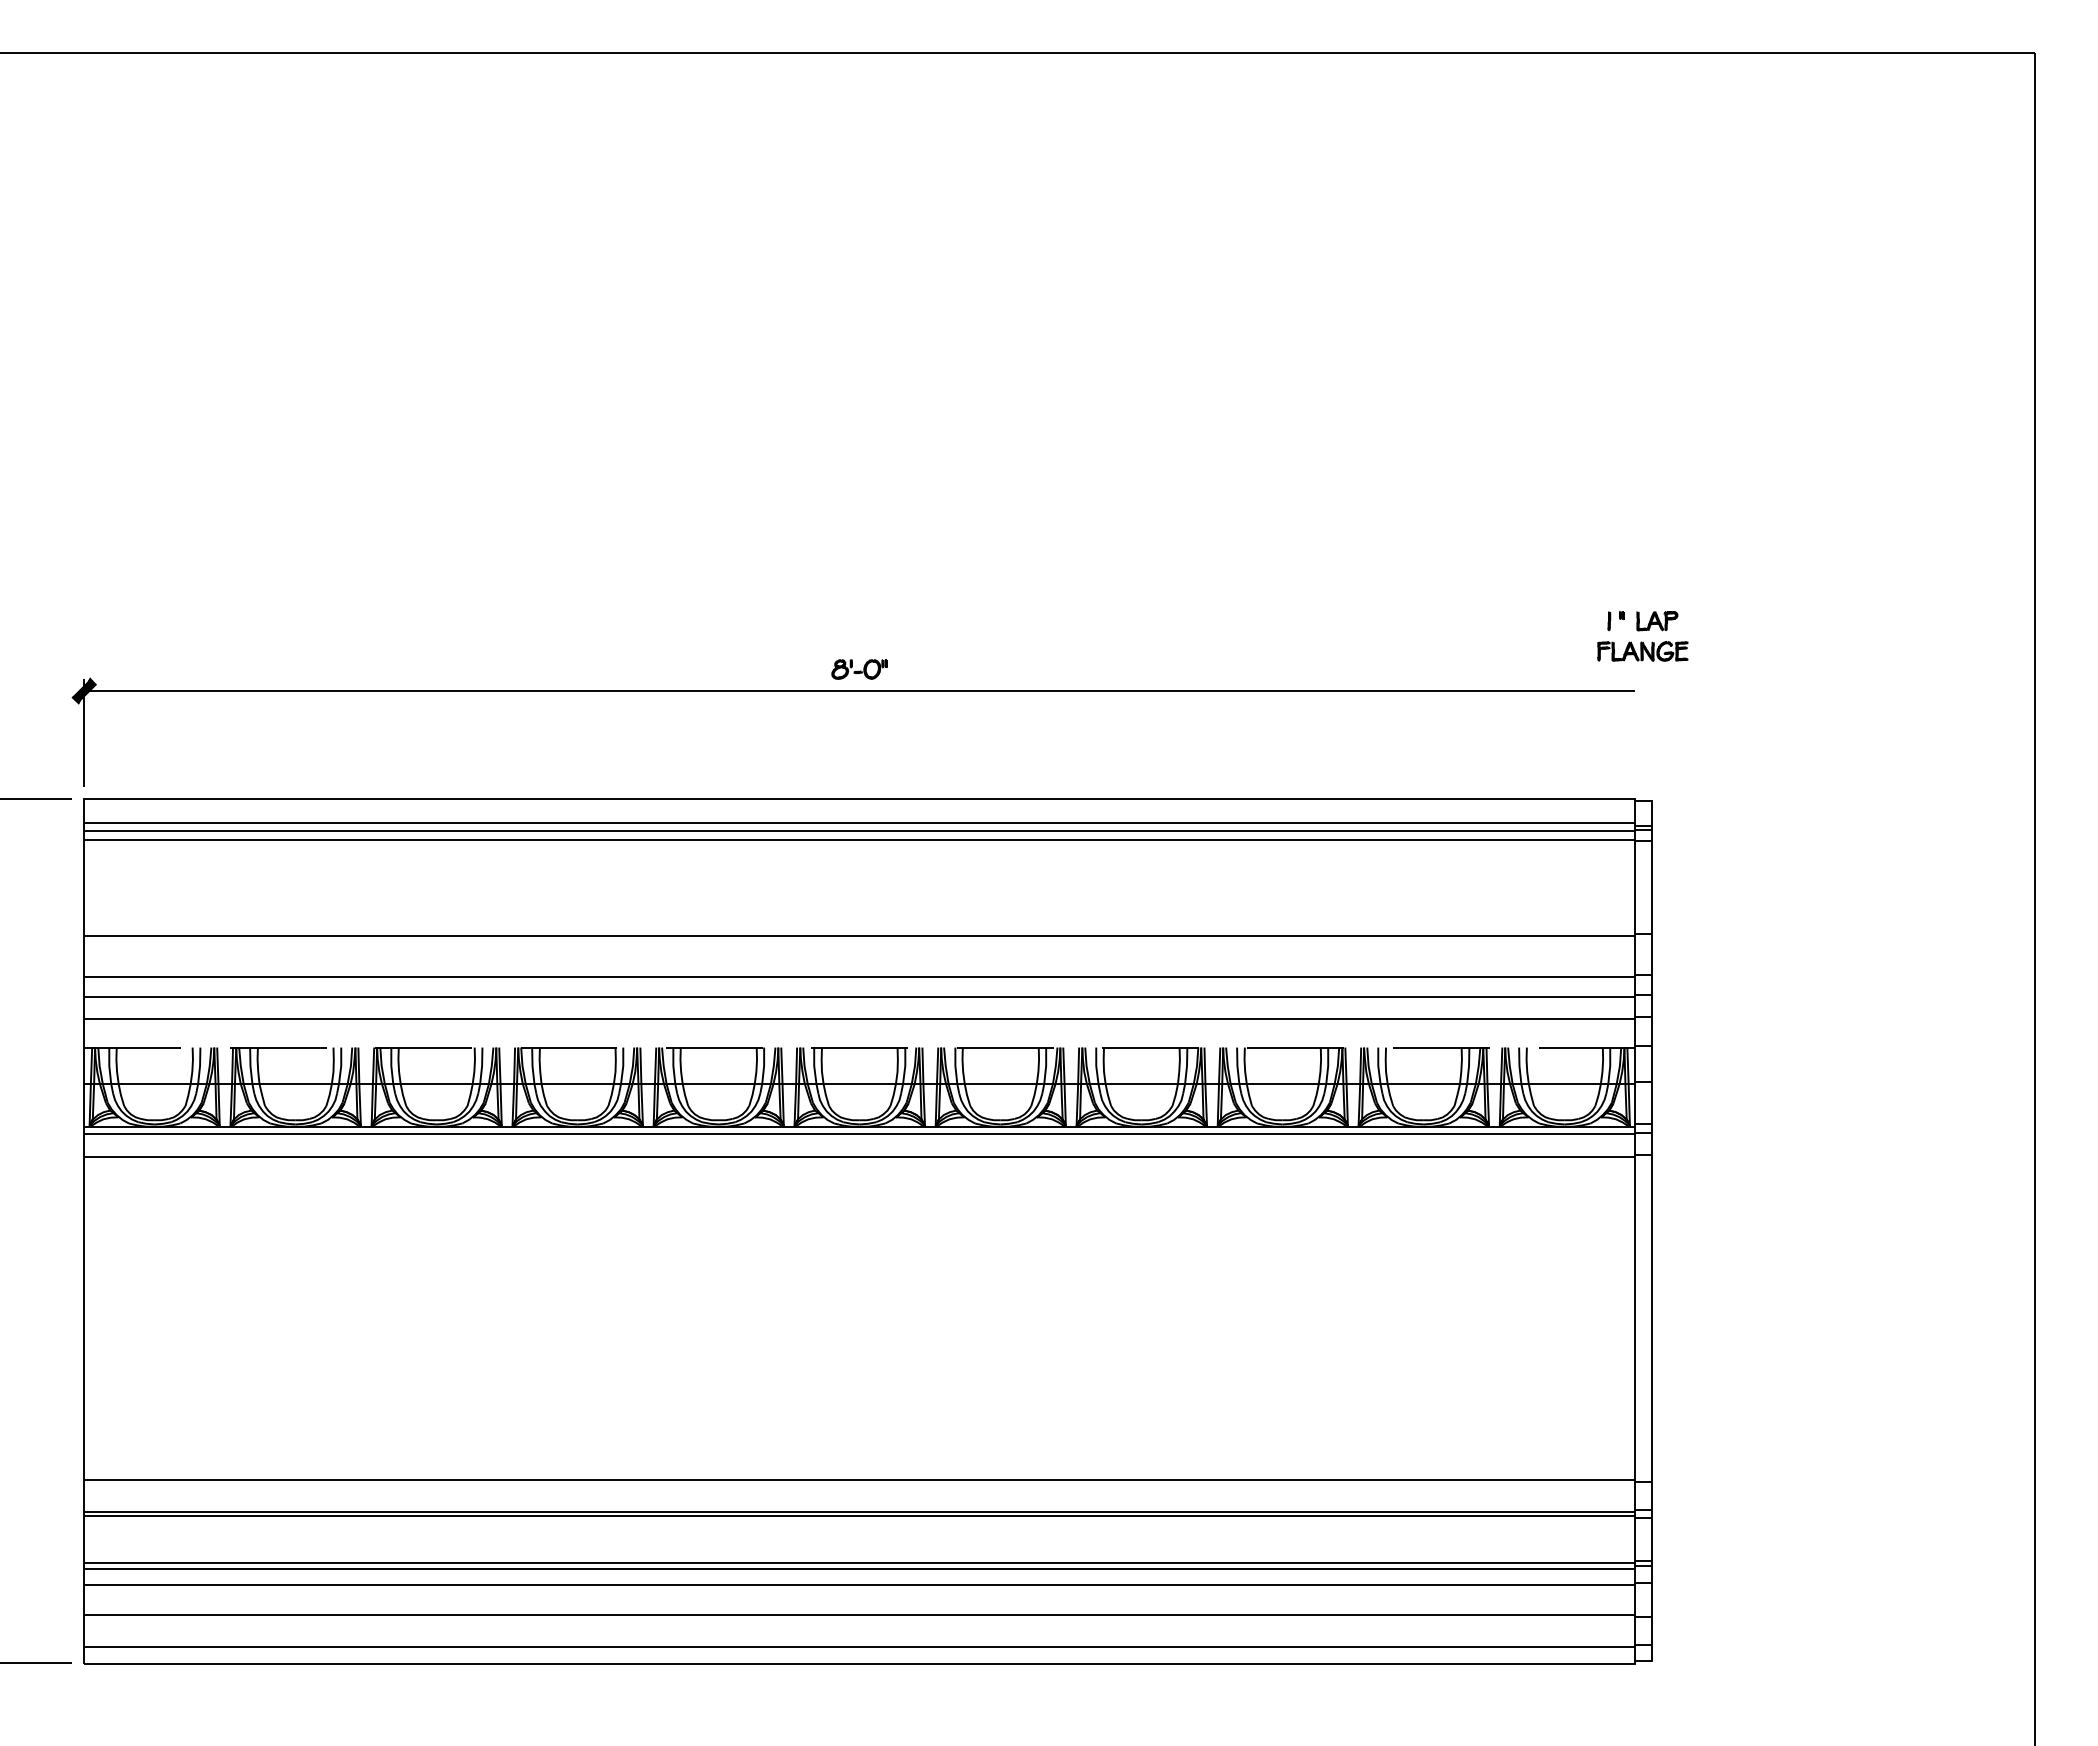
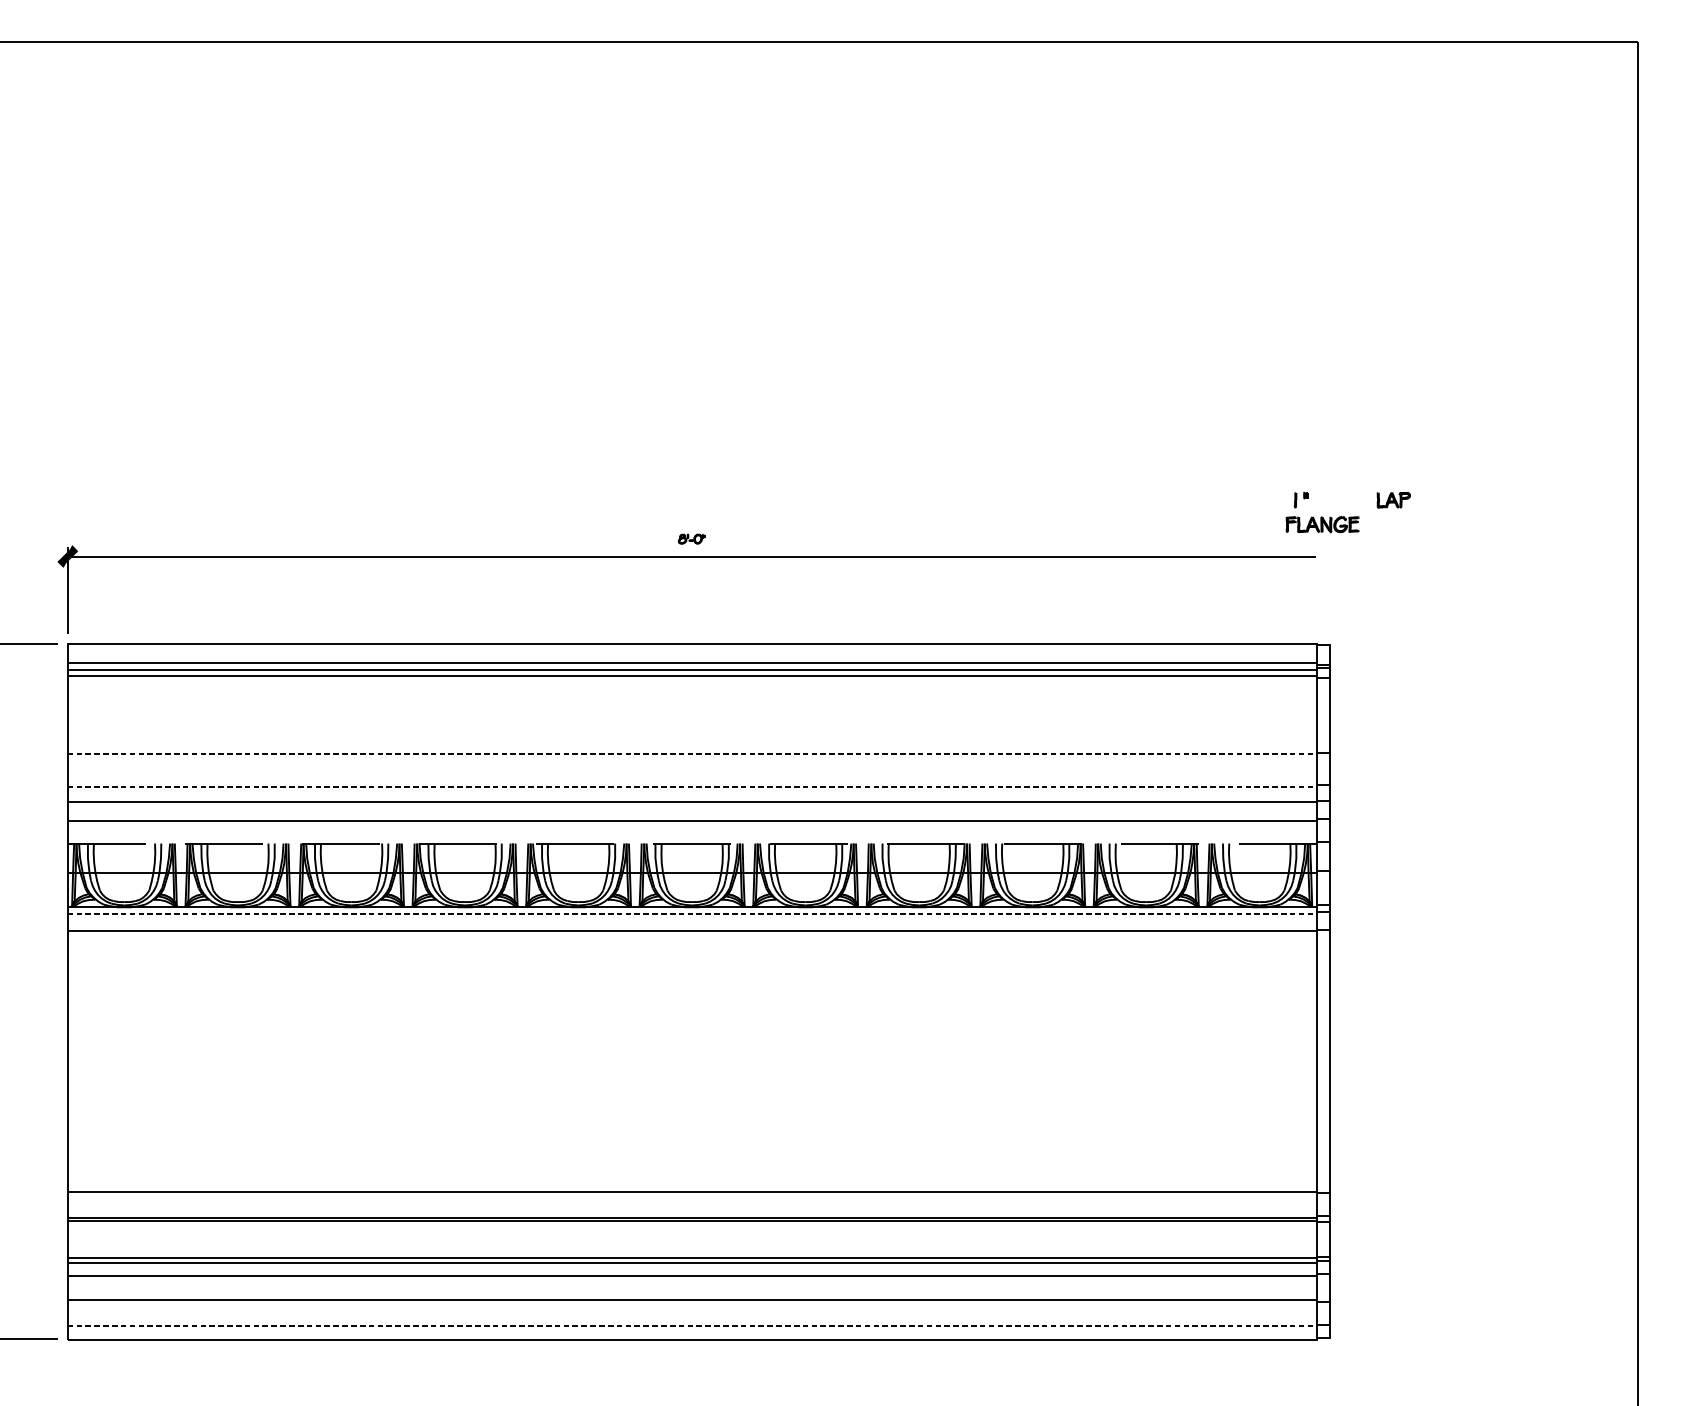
part: (1657, 621) -> (1393, 500), moved
part: (859, 669) -> (691, 539), size x0.6
line: (859, 936) -> (691, 754), solid -> dashed
line: (859, 976) -> (691, 786), solid -> dashed
line: (859, 1134) -> (691, 913), solid -> dashed
line: (859, 1647) -> (691, 1326), solid -> dashed

